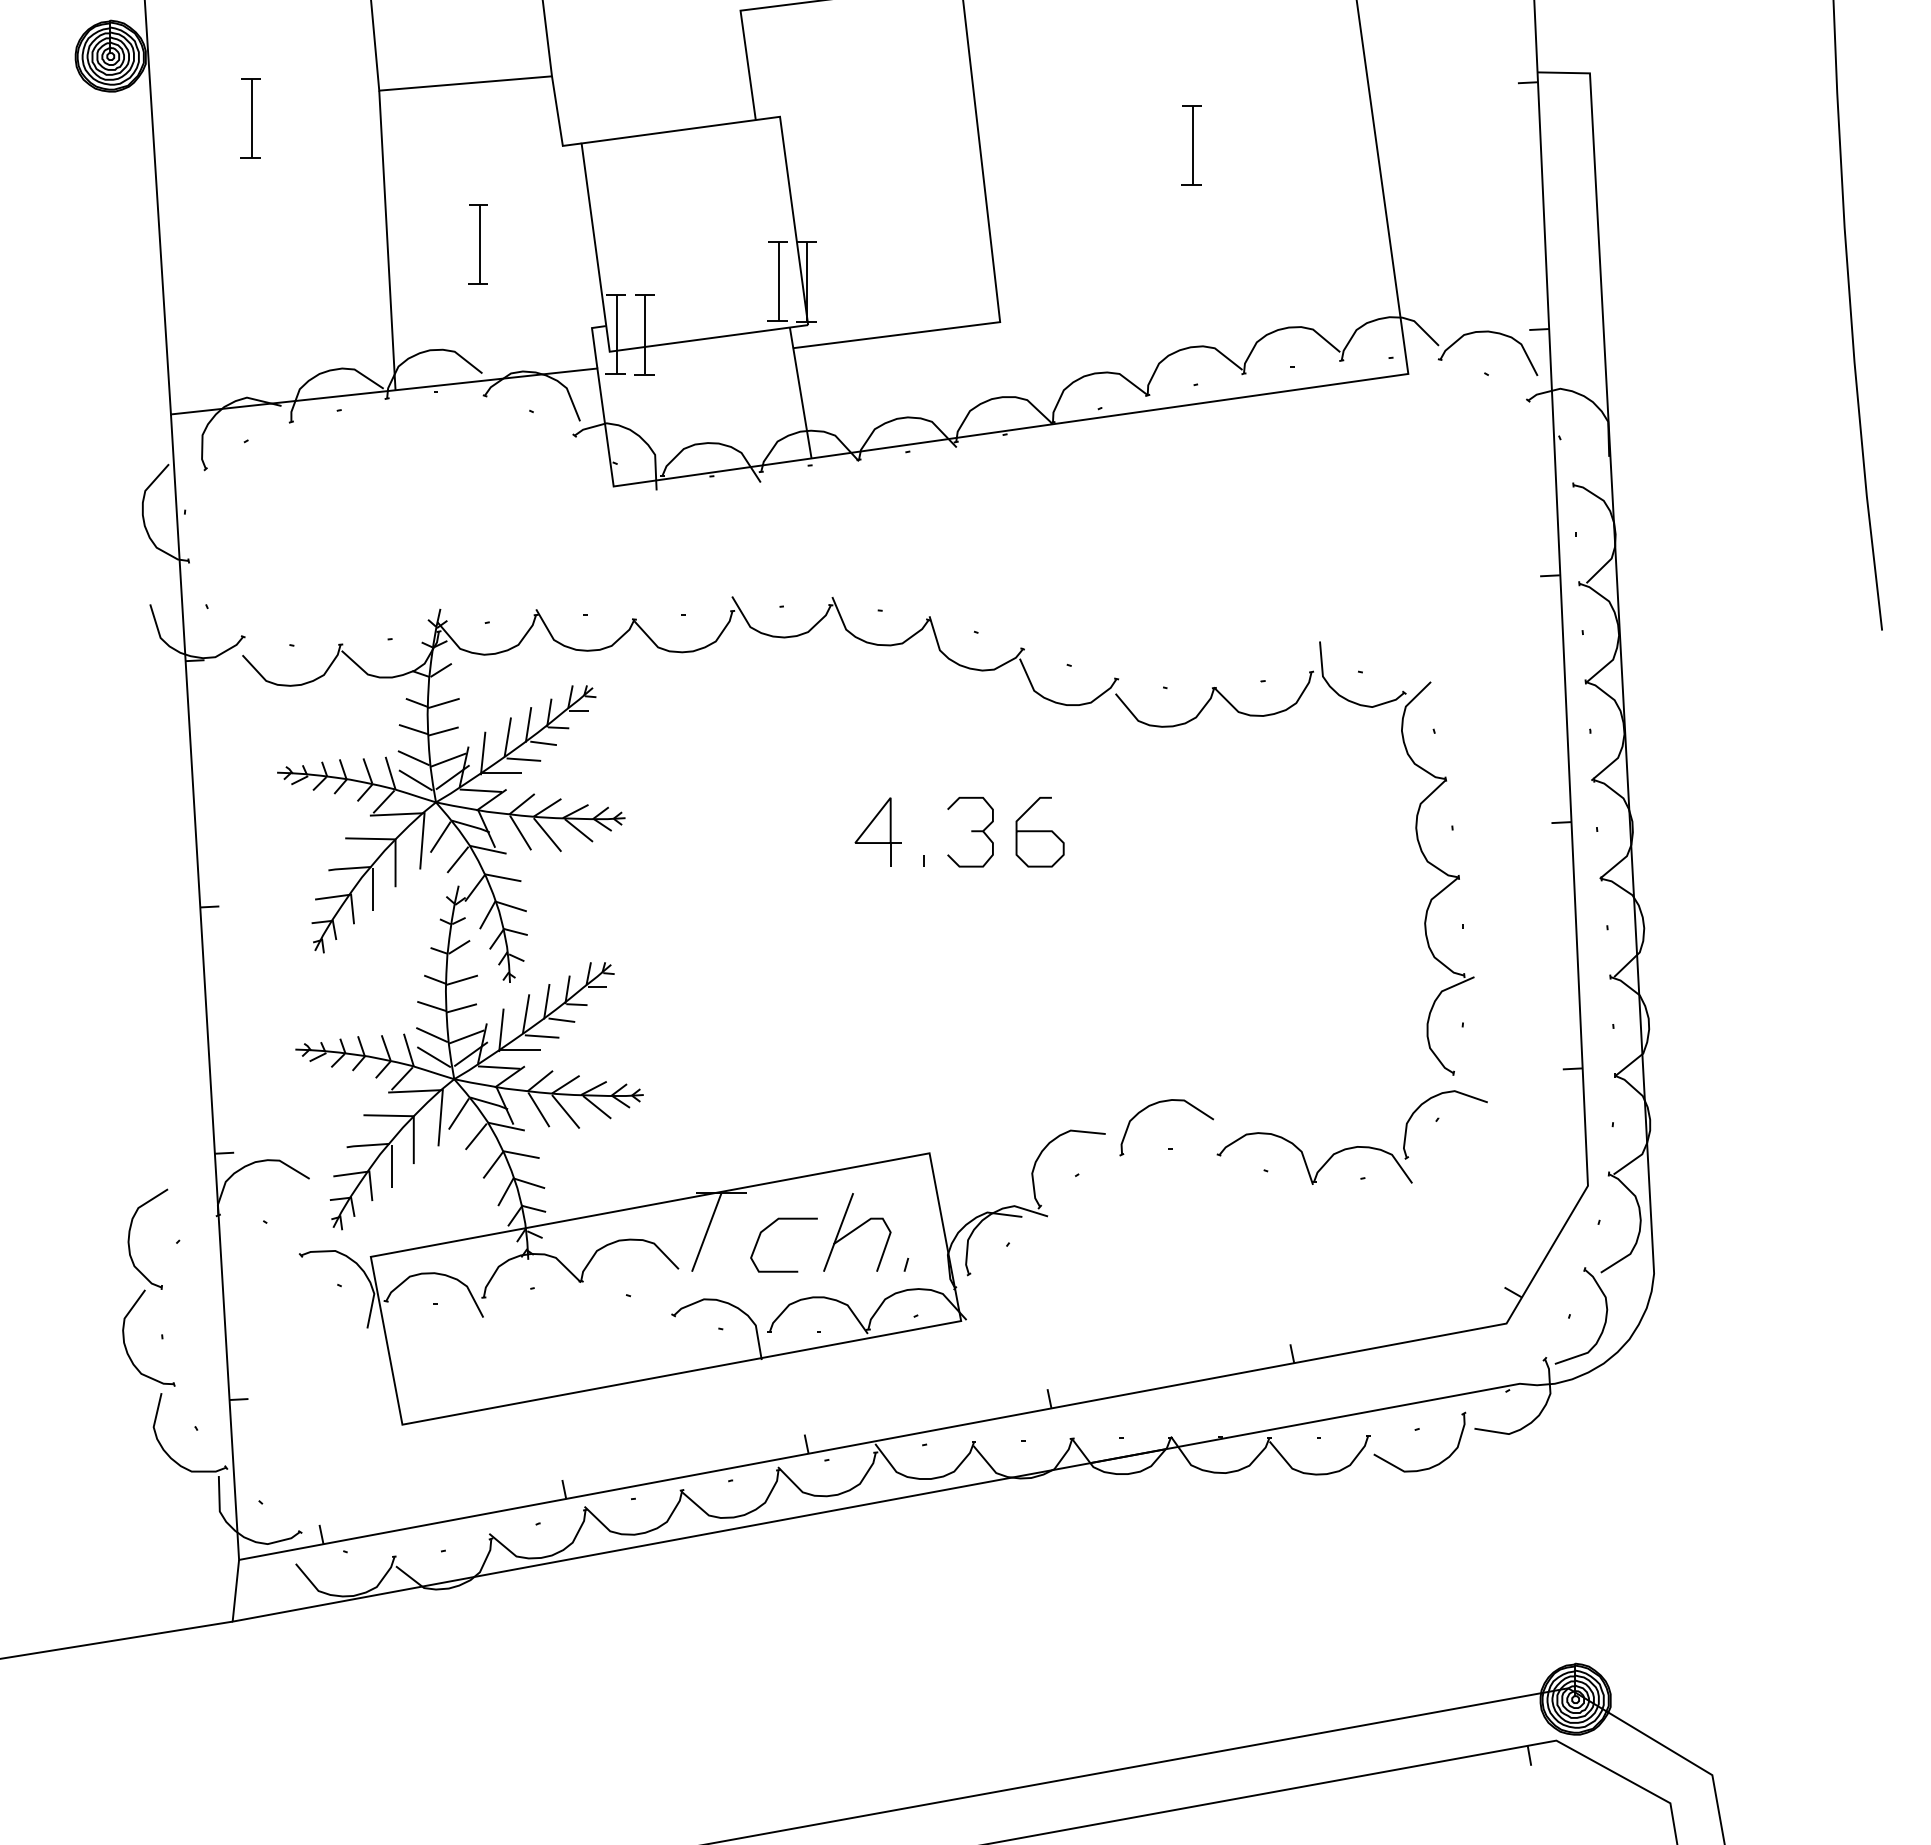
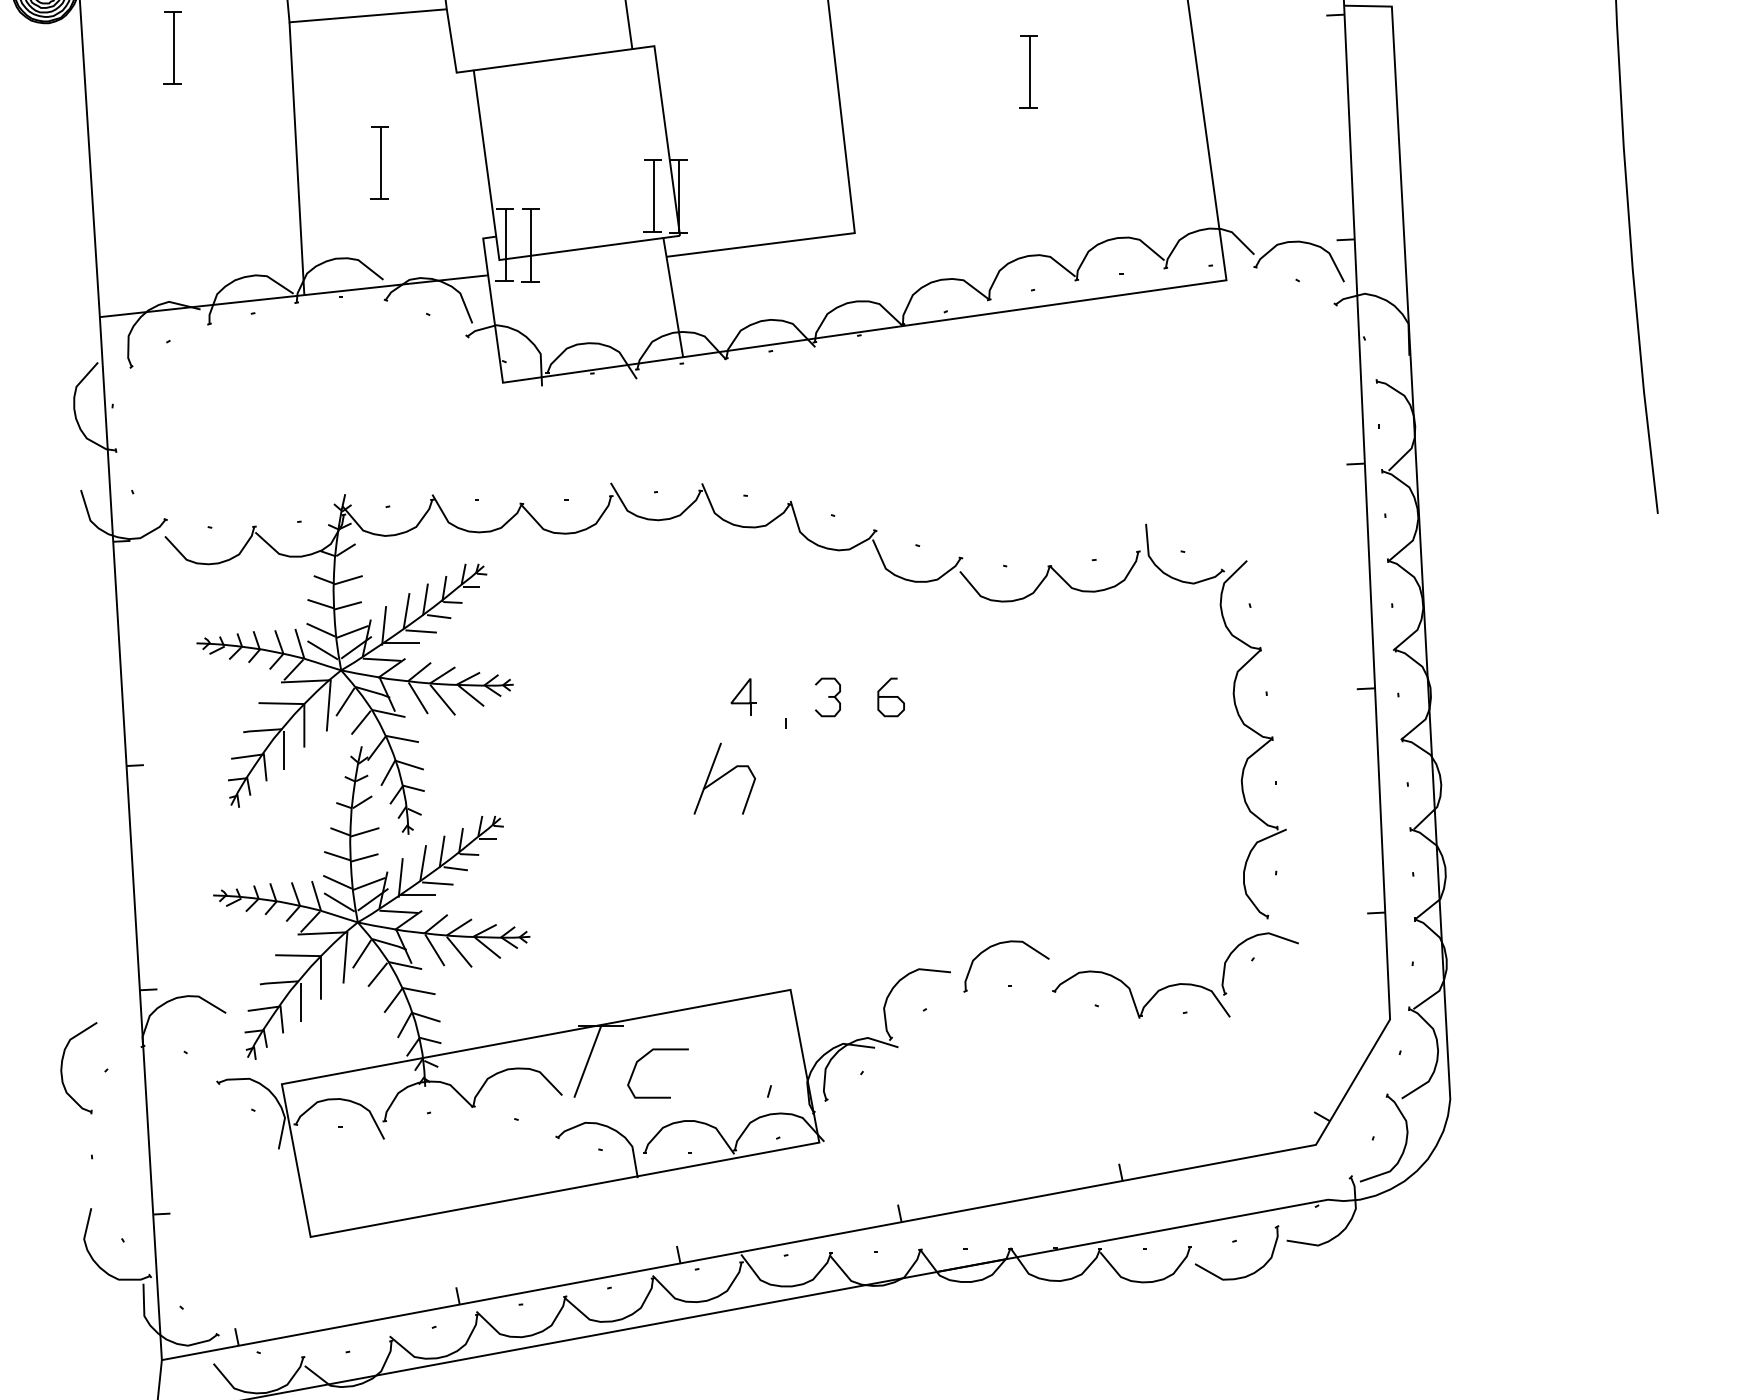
part: (877, 831) -> (743, 696), size x0.6
part: (970, 831) -> (827, 696), size x0.6
part: (1039, 831) -> (890, 696), size x0.6
part: (857, 1232) -> (724, 778), moved
part: (125, 1343) -> (58, 1163), removed

